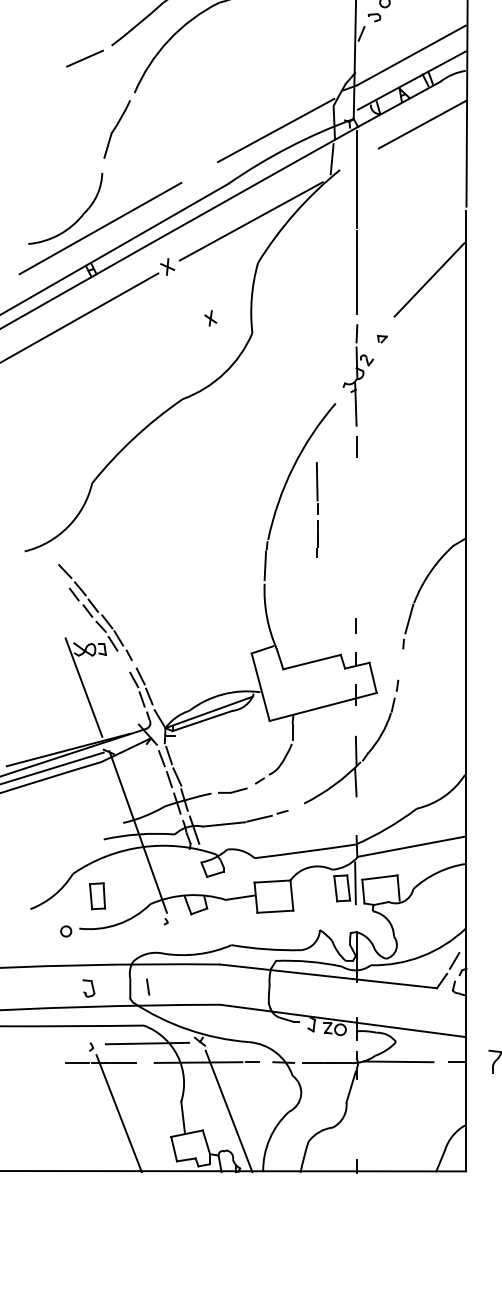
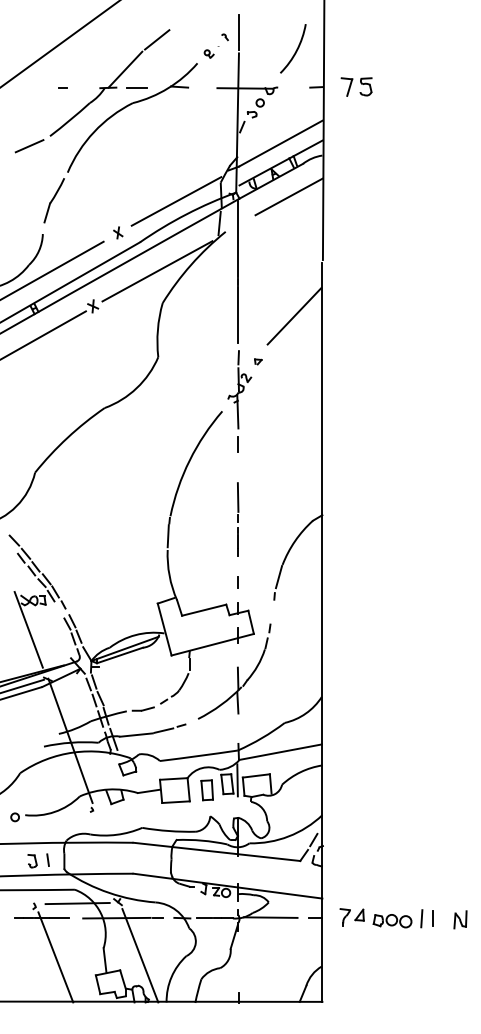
part: (211, 317) -> (118, 232), moved
line: (317, 510) -> (238, 519), moved
part: (96, 896) -> (206, 790), moved
line: (147, 986) -> (47, 859), moved

